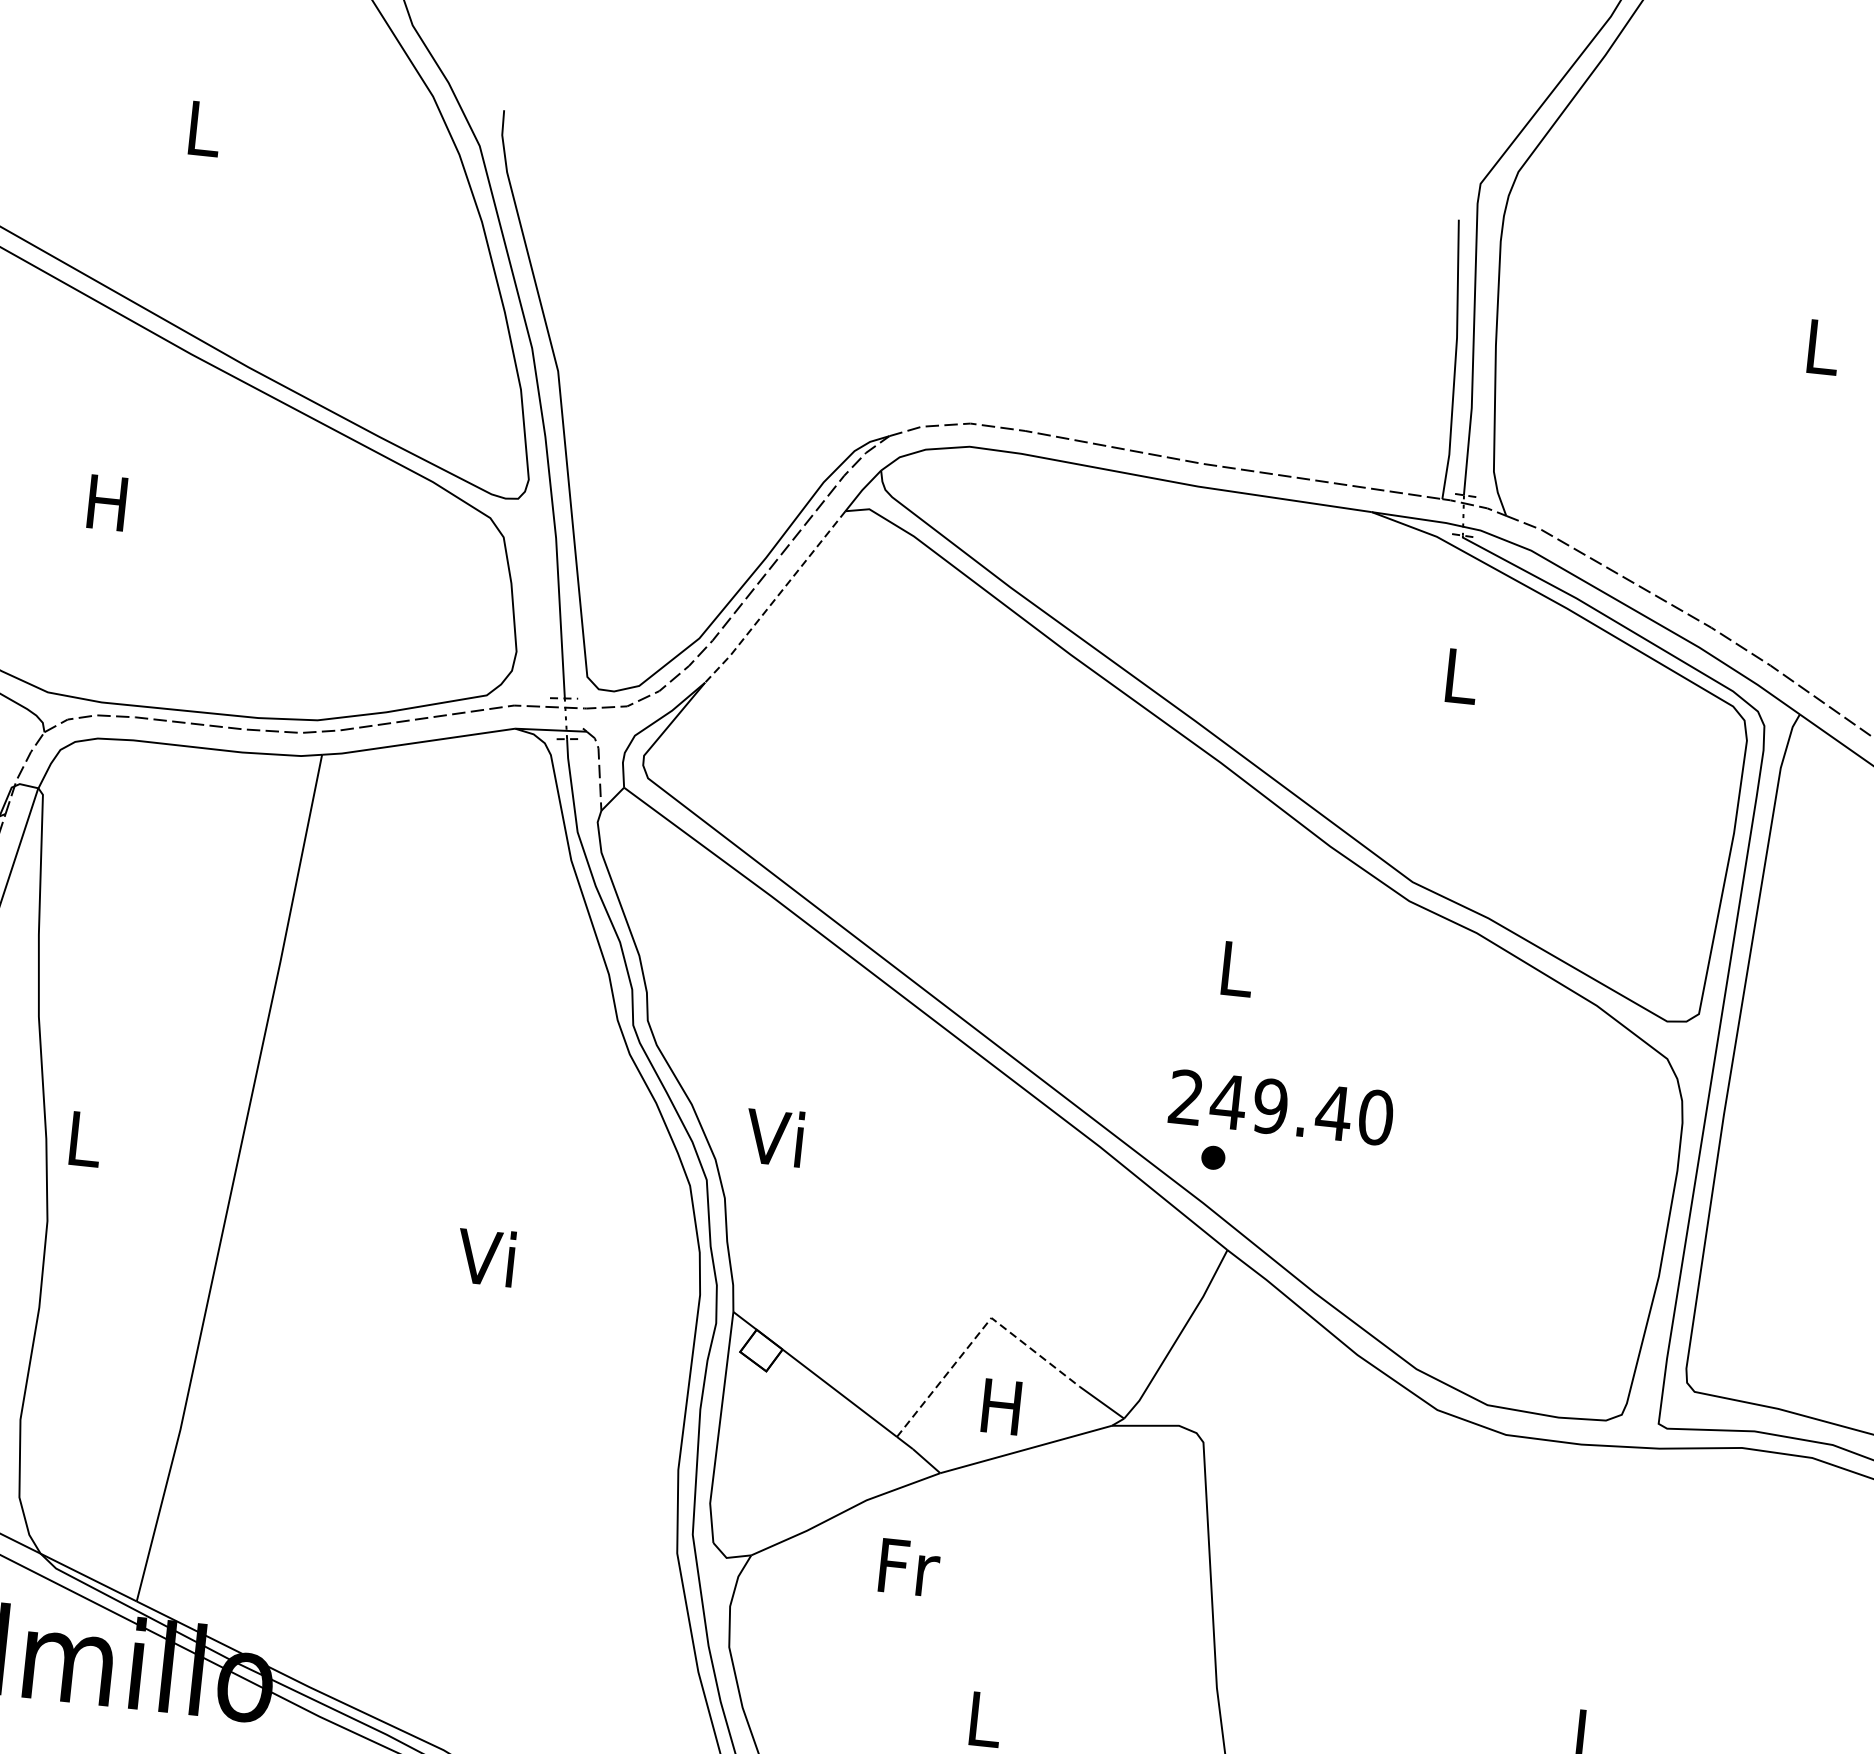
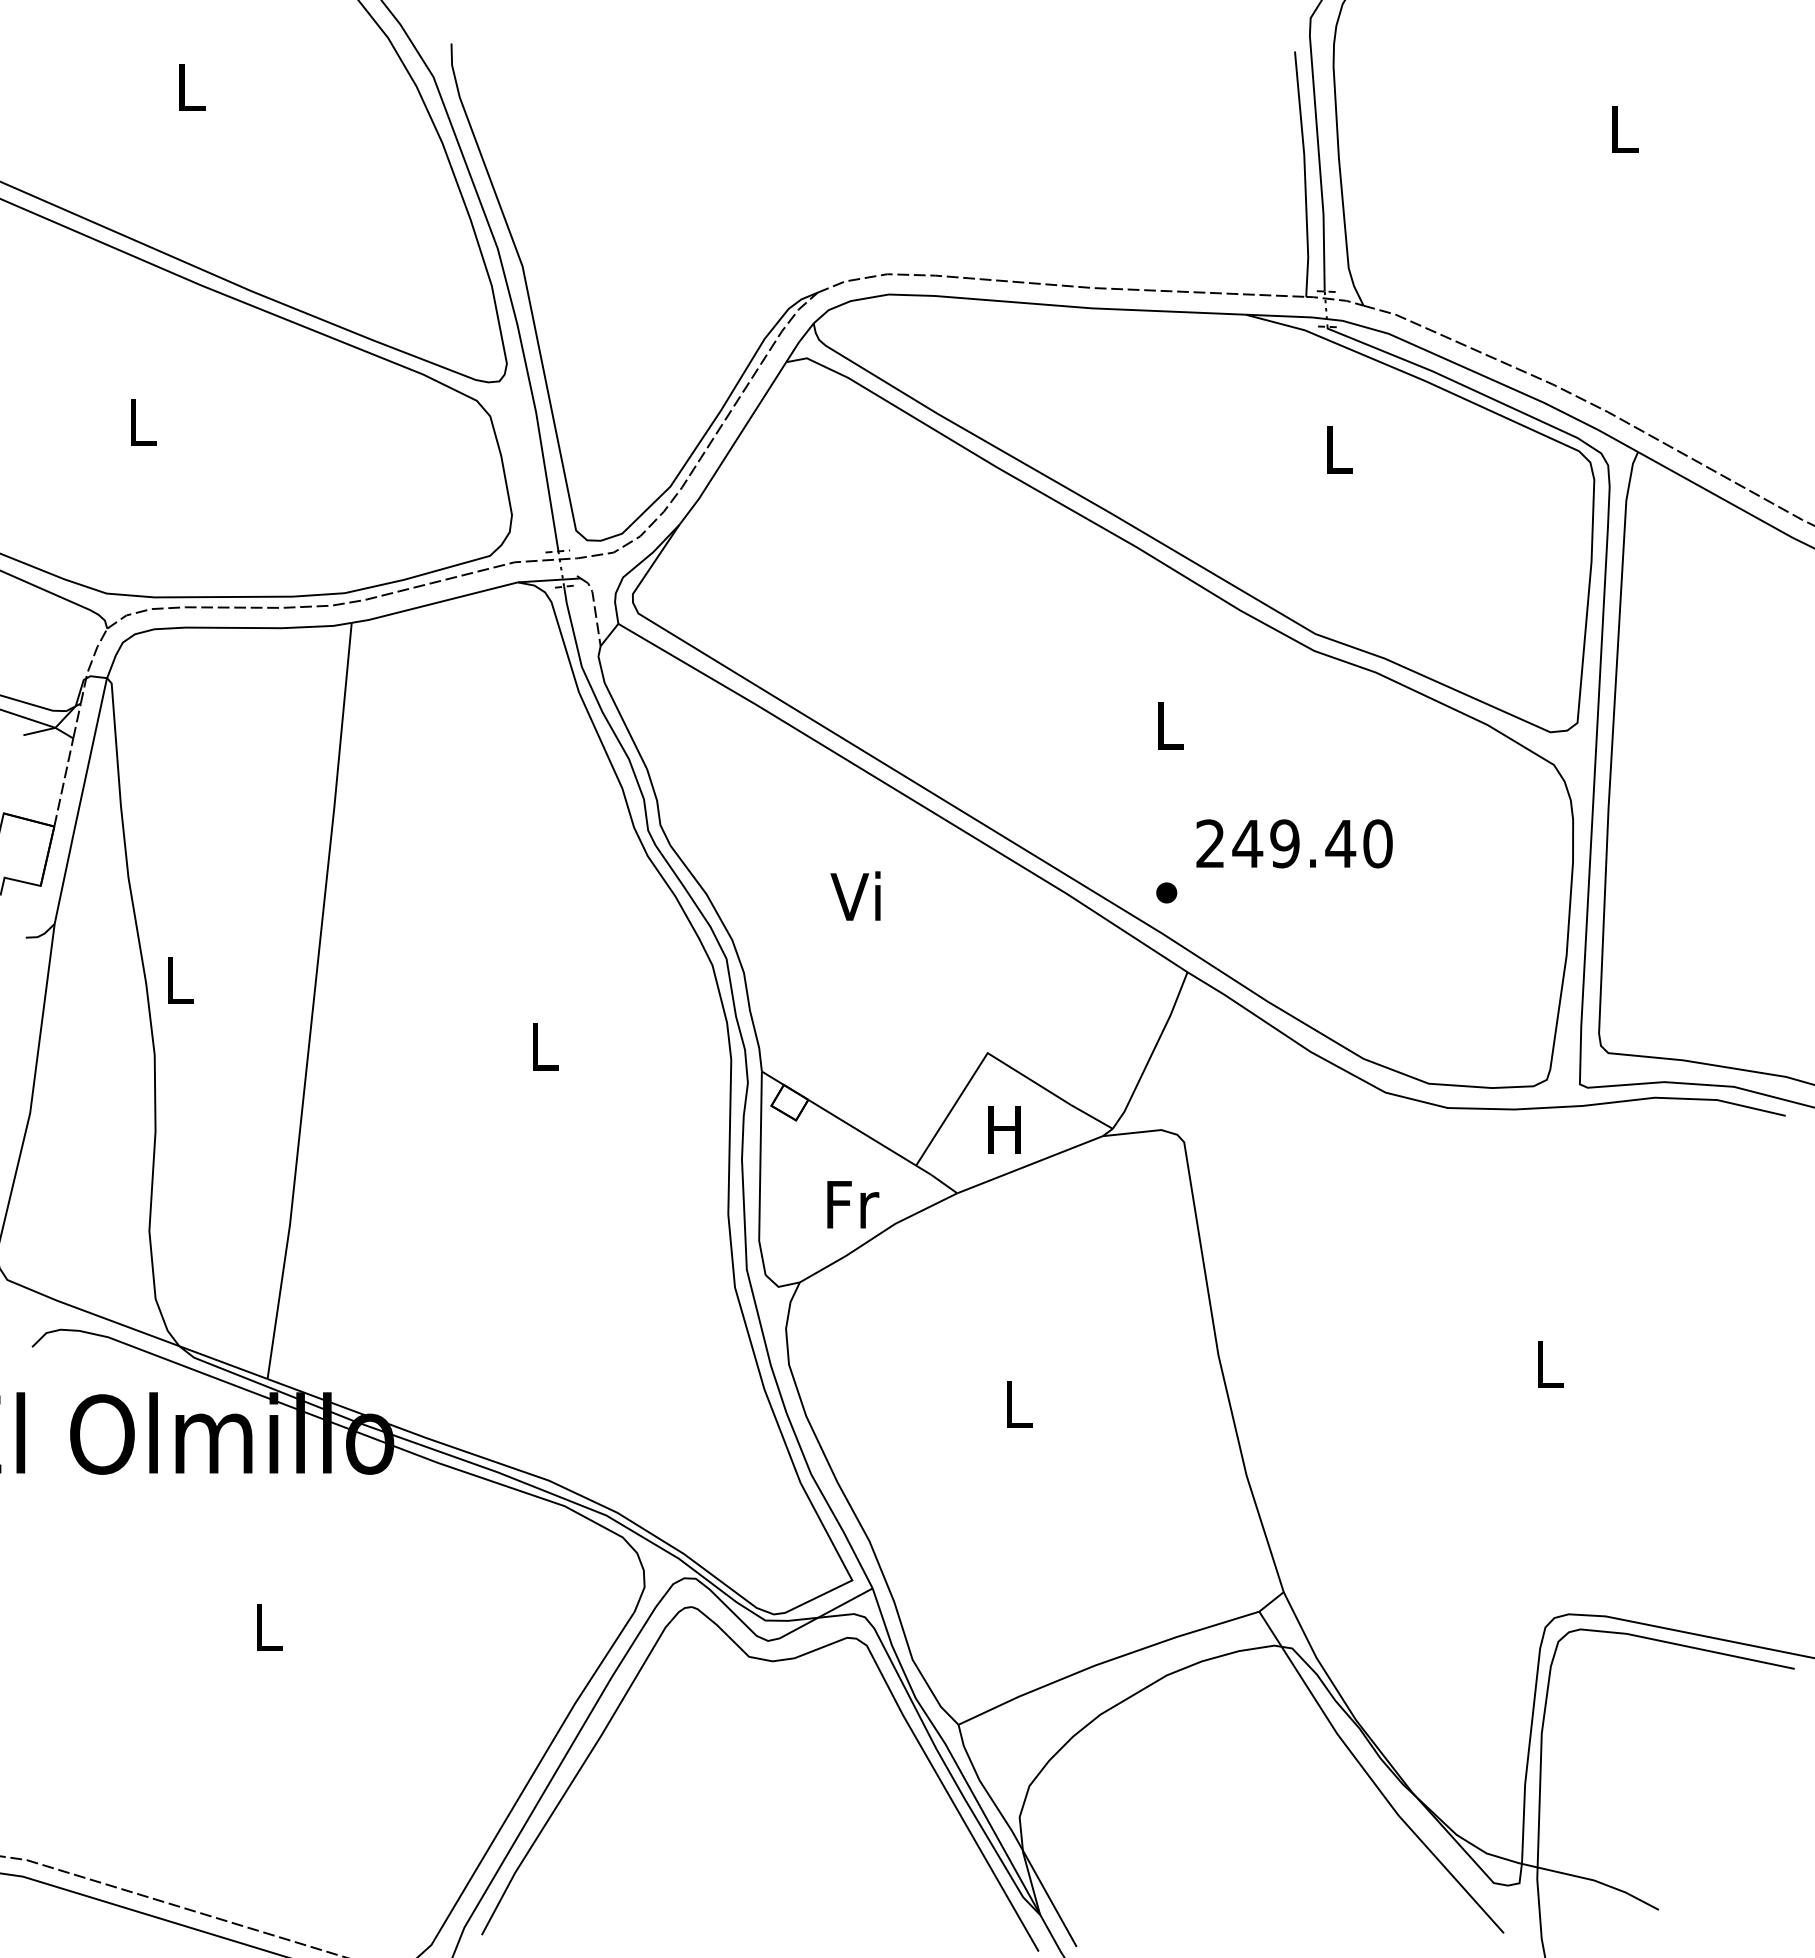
text: (106, 502) -> (140, 422), H -> L
line: (775, 599) -> (733, 445), dashed -> solid
text: (1281, 1107) -> (1294, 843), moved
text: (774, 1136) -> (855, 895), moved
text: (485, 1256) -> (540, 1045), Vi -> L
line: (979, 1333) -> (978, 1067), dashed -> solid
text: (909, 1567) -> (853, 1204), moved

